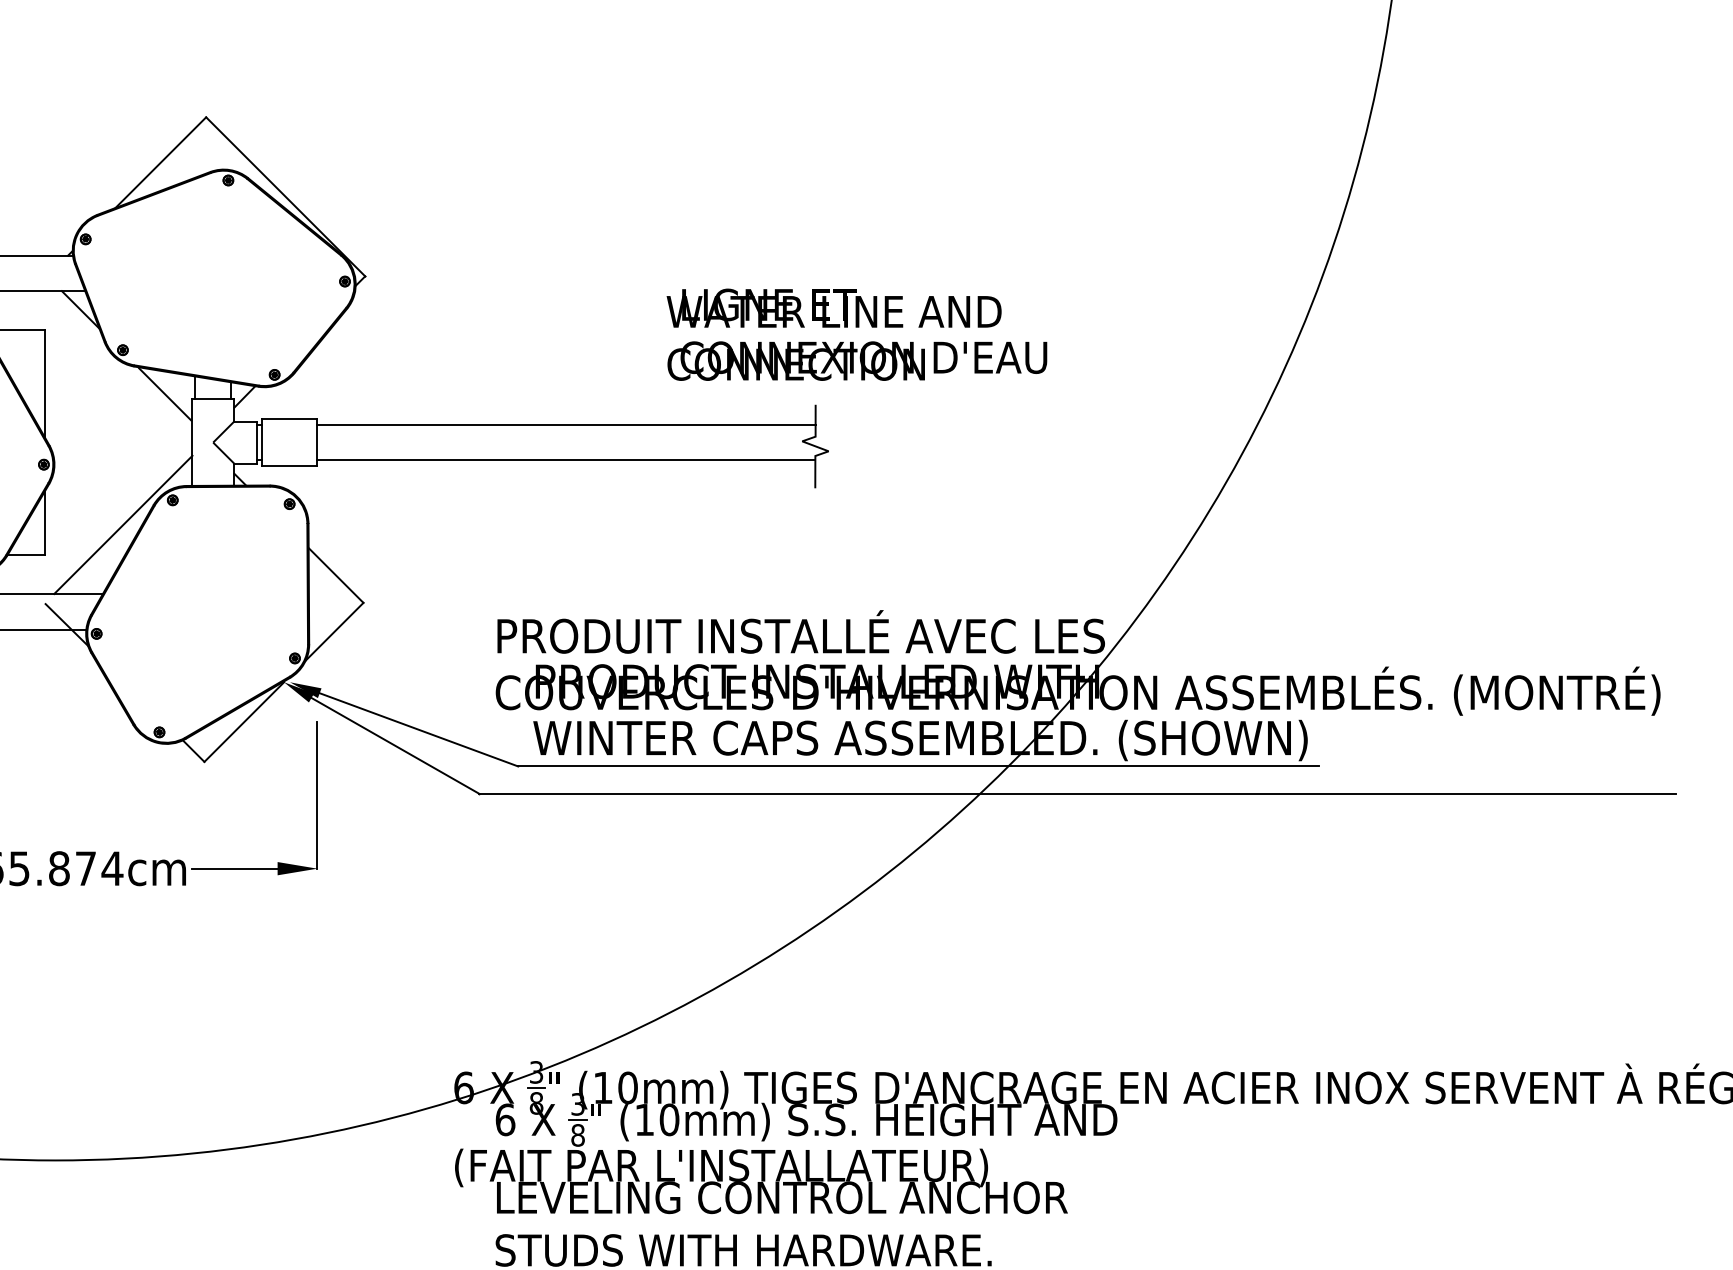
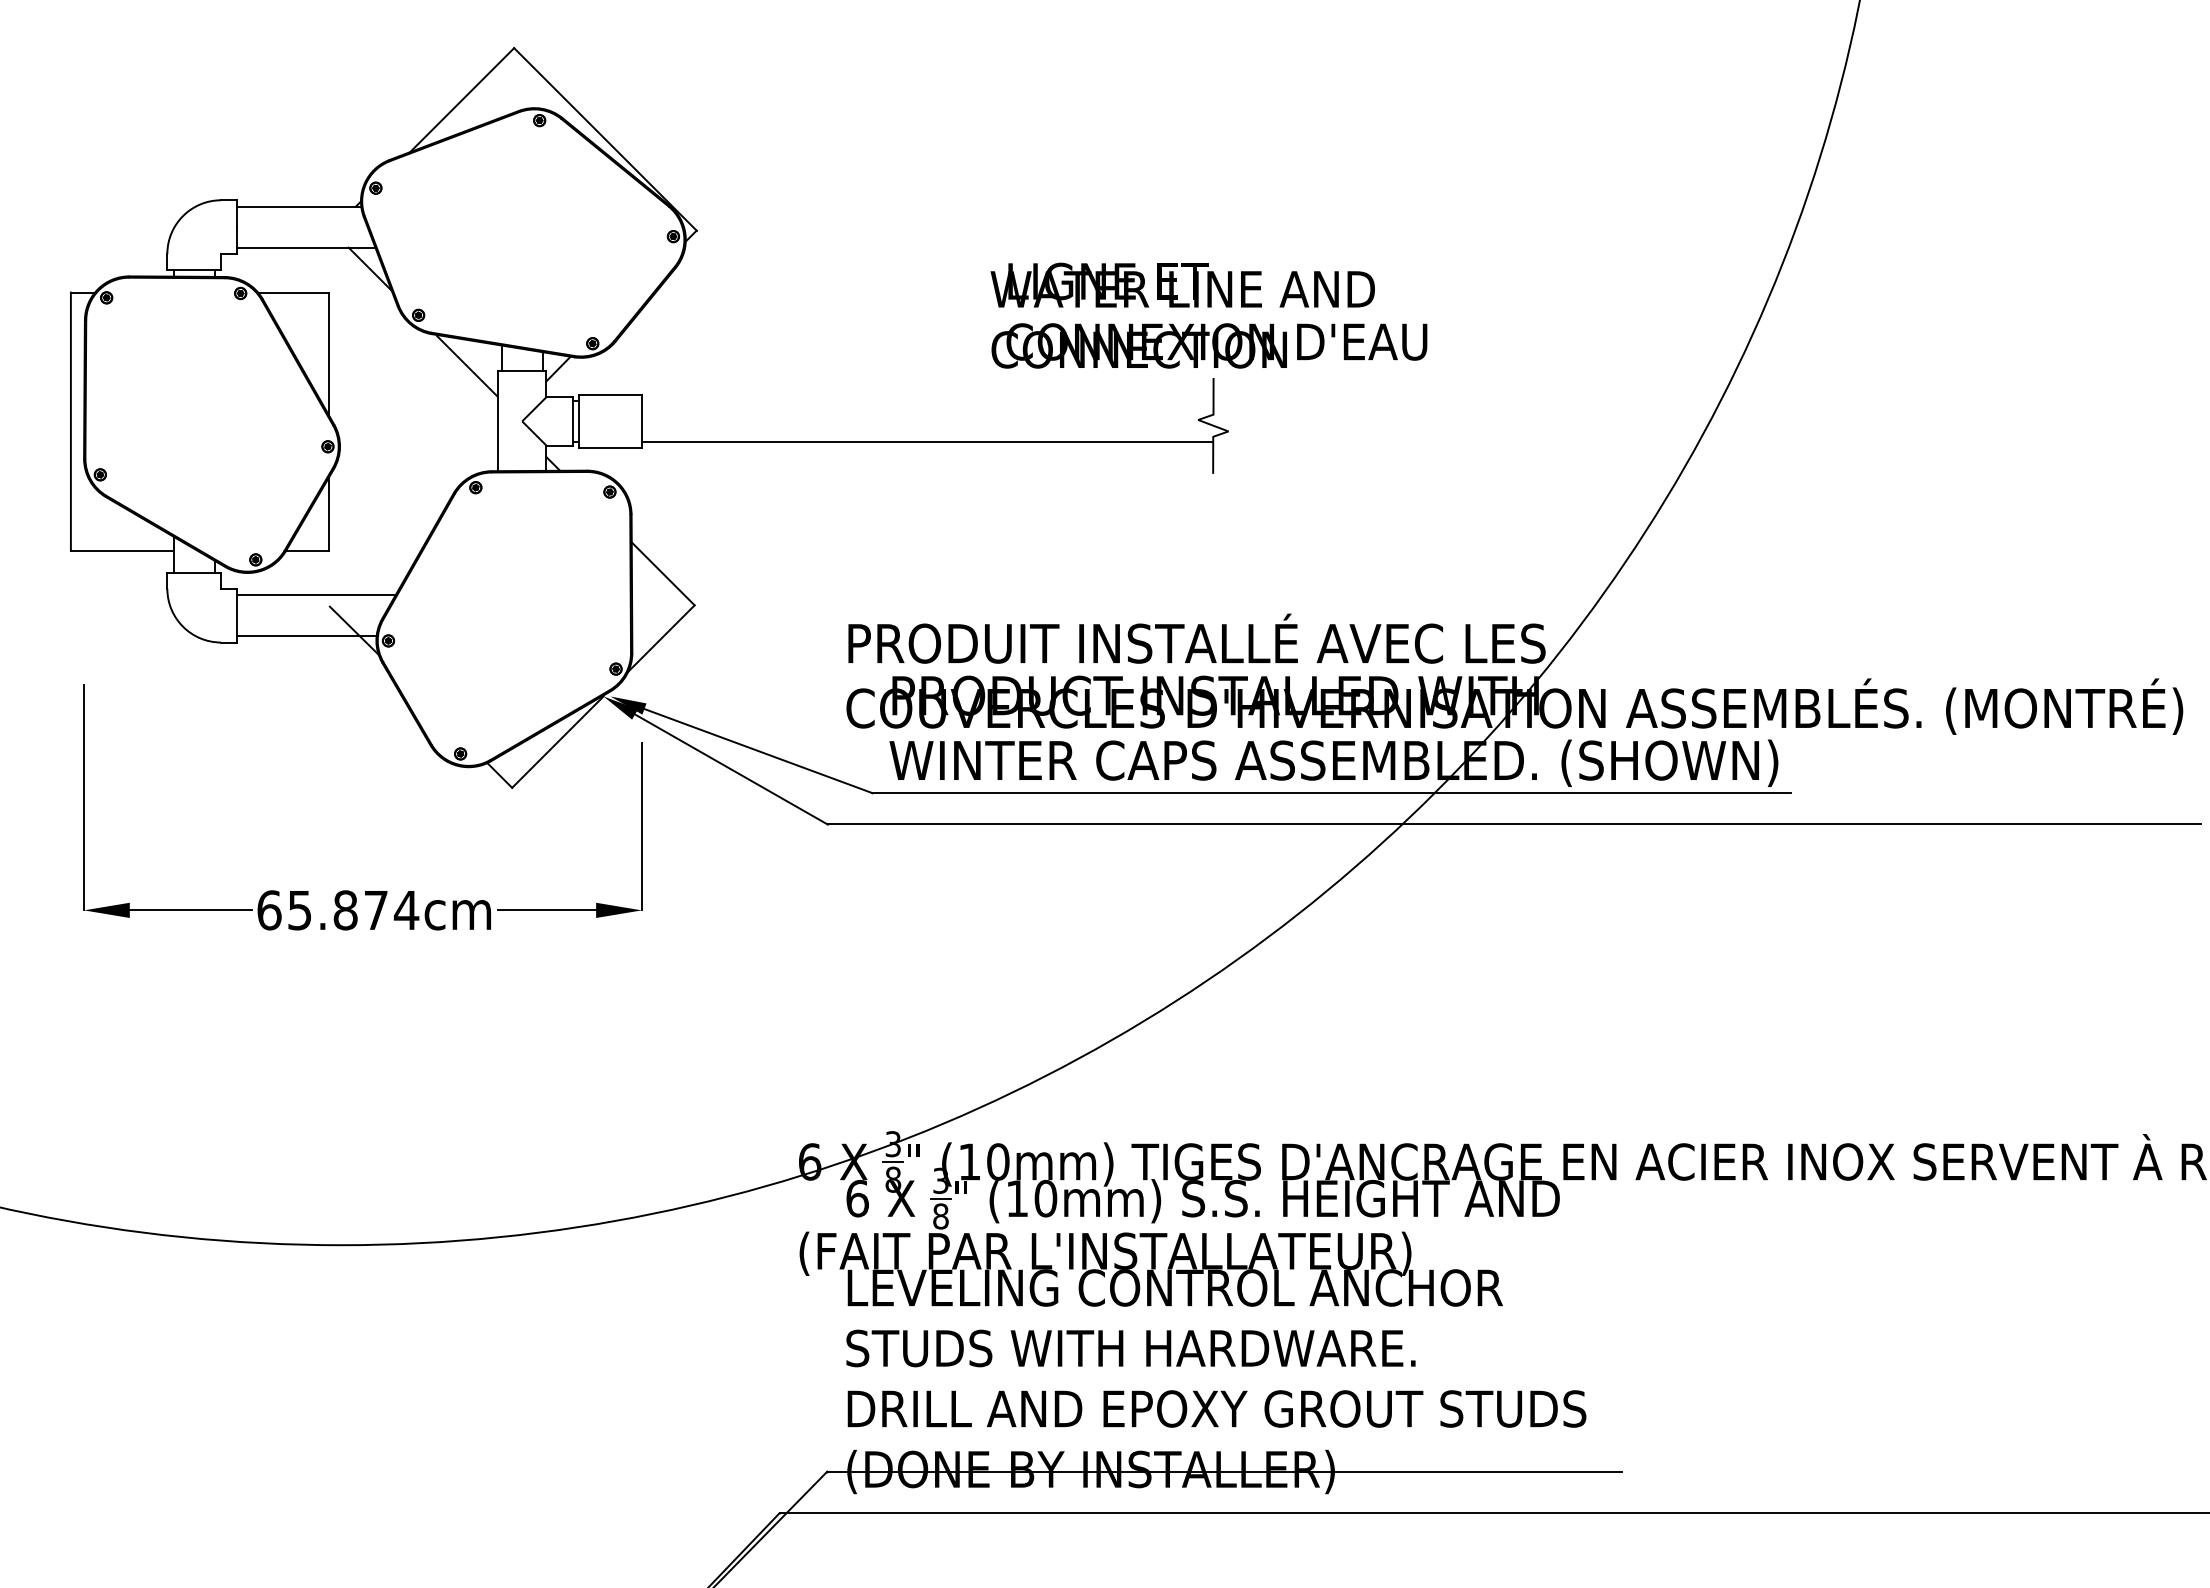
text: (856, 334) -> (1208, 315), moved
line: (566, 424) -> (927, 400), removed
line: (122, 524) -> (418, 515), removed

